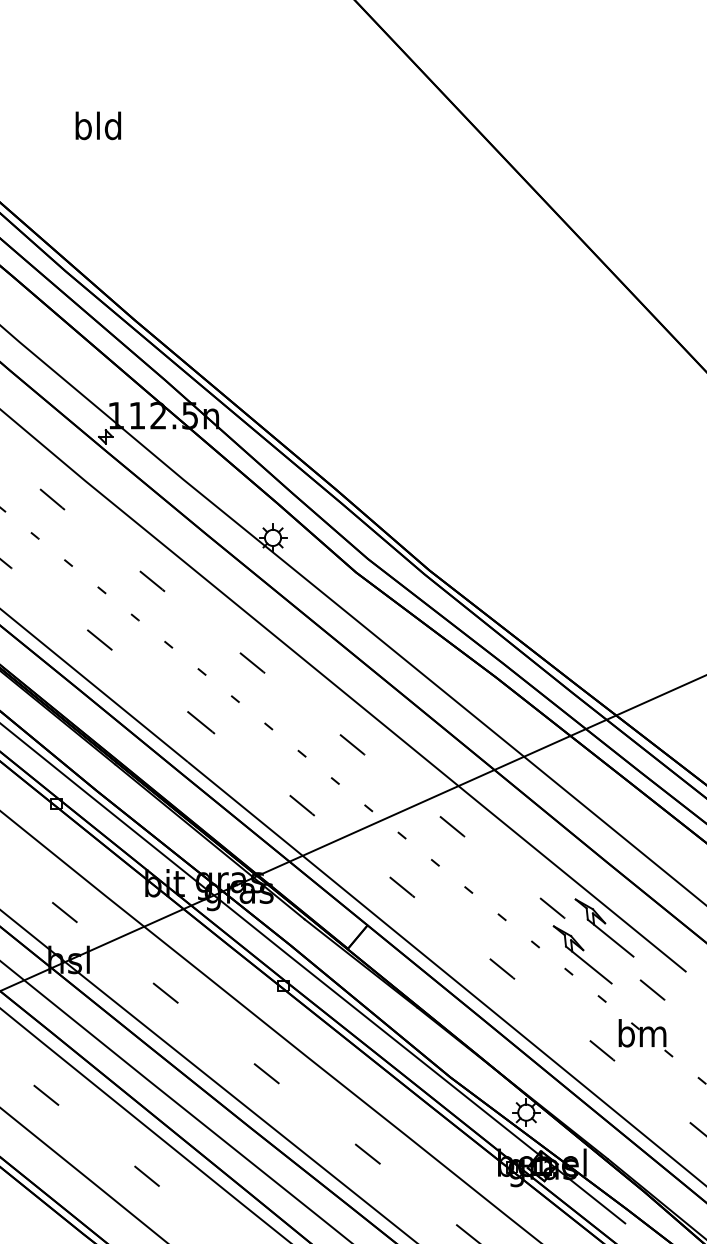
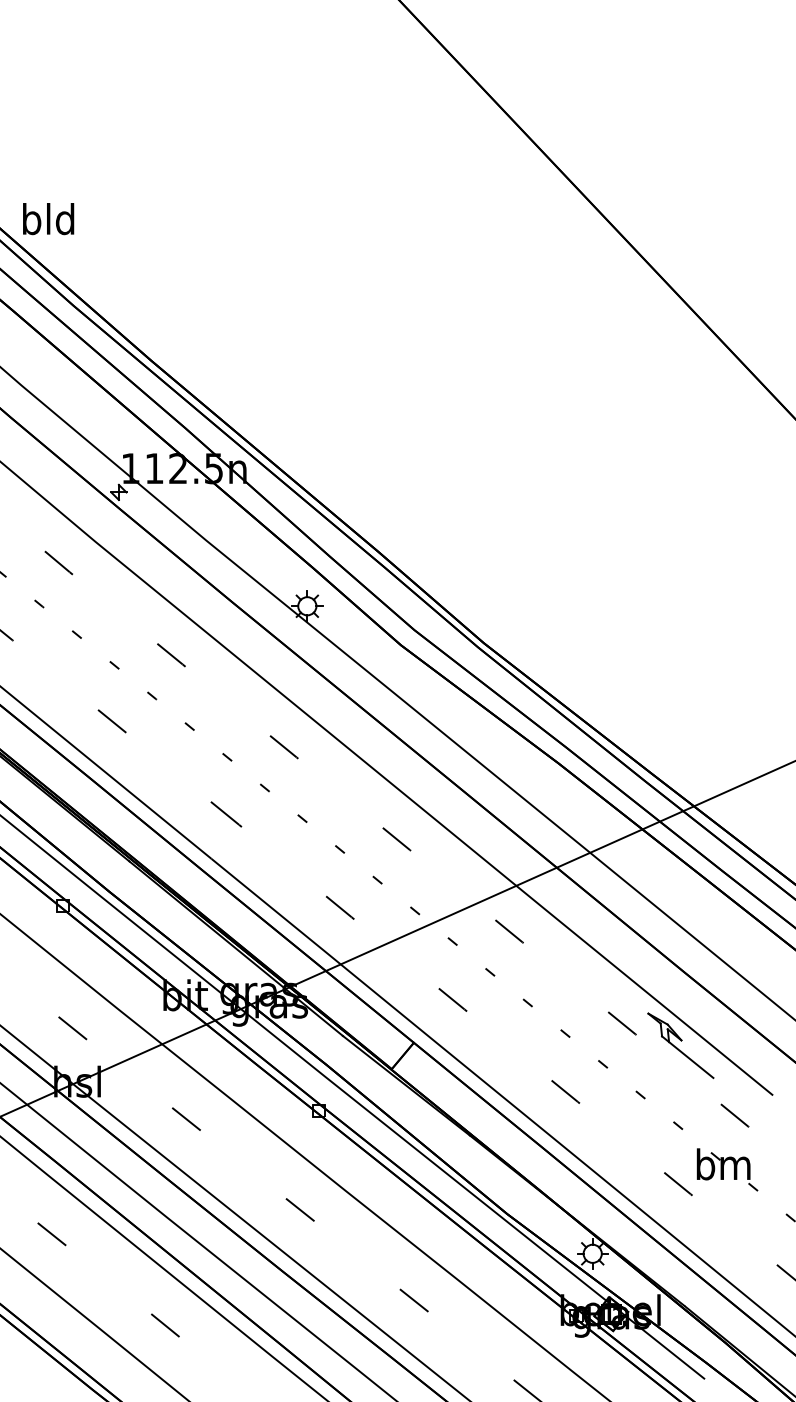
text: (98, 126) -> (48, 219), moved
part: (582, 954) -> (655, 1075), removed

